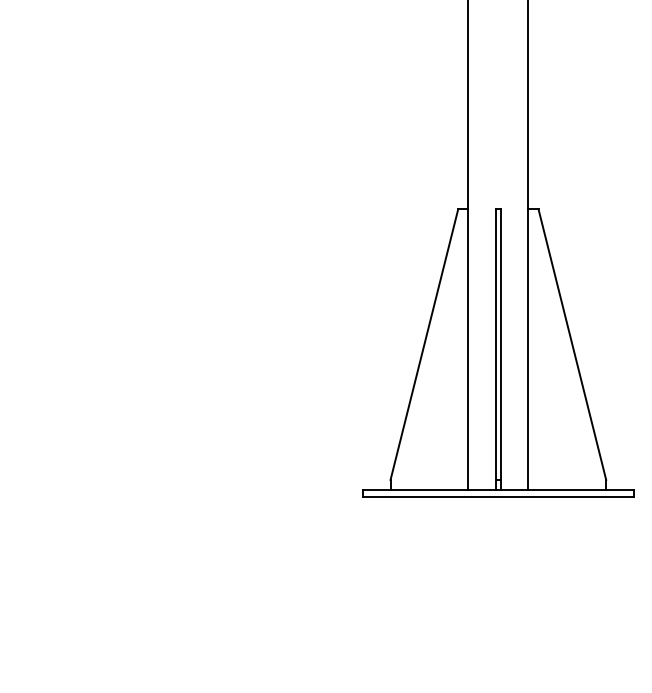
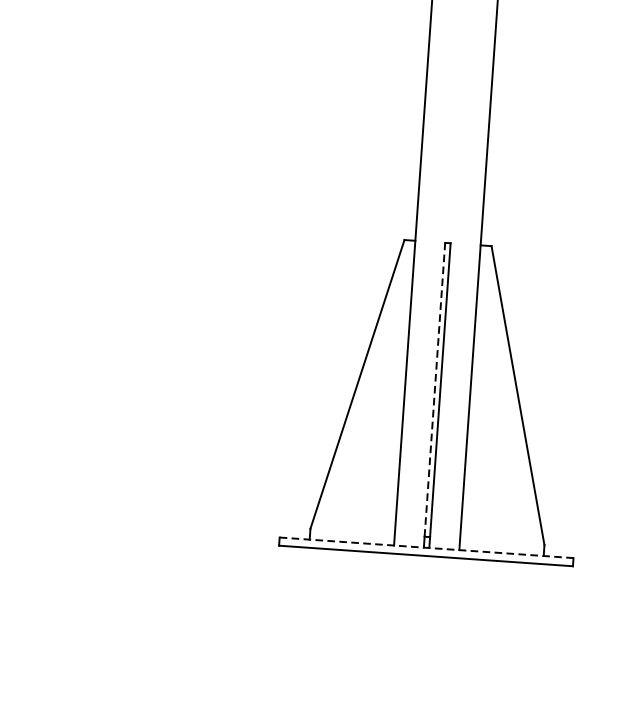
line: (495, 344) -> (434, 389), solid -> dashed
line: (498, 489) -> (426, 547), solid -> dashed

